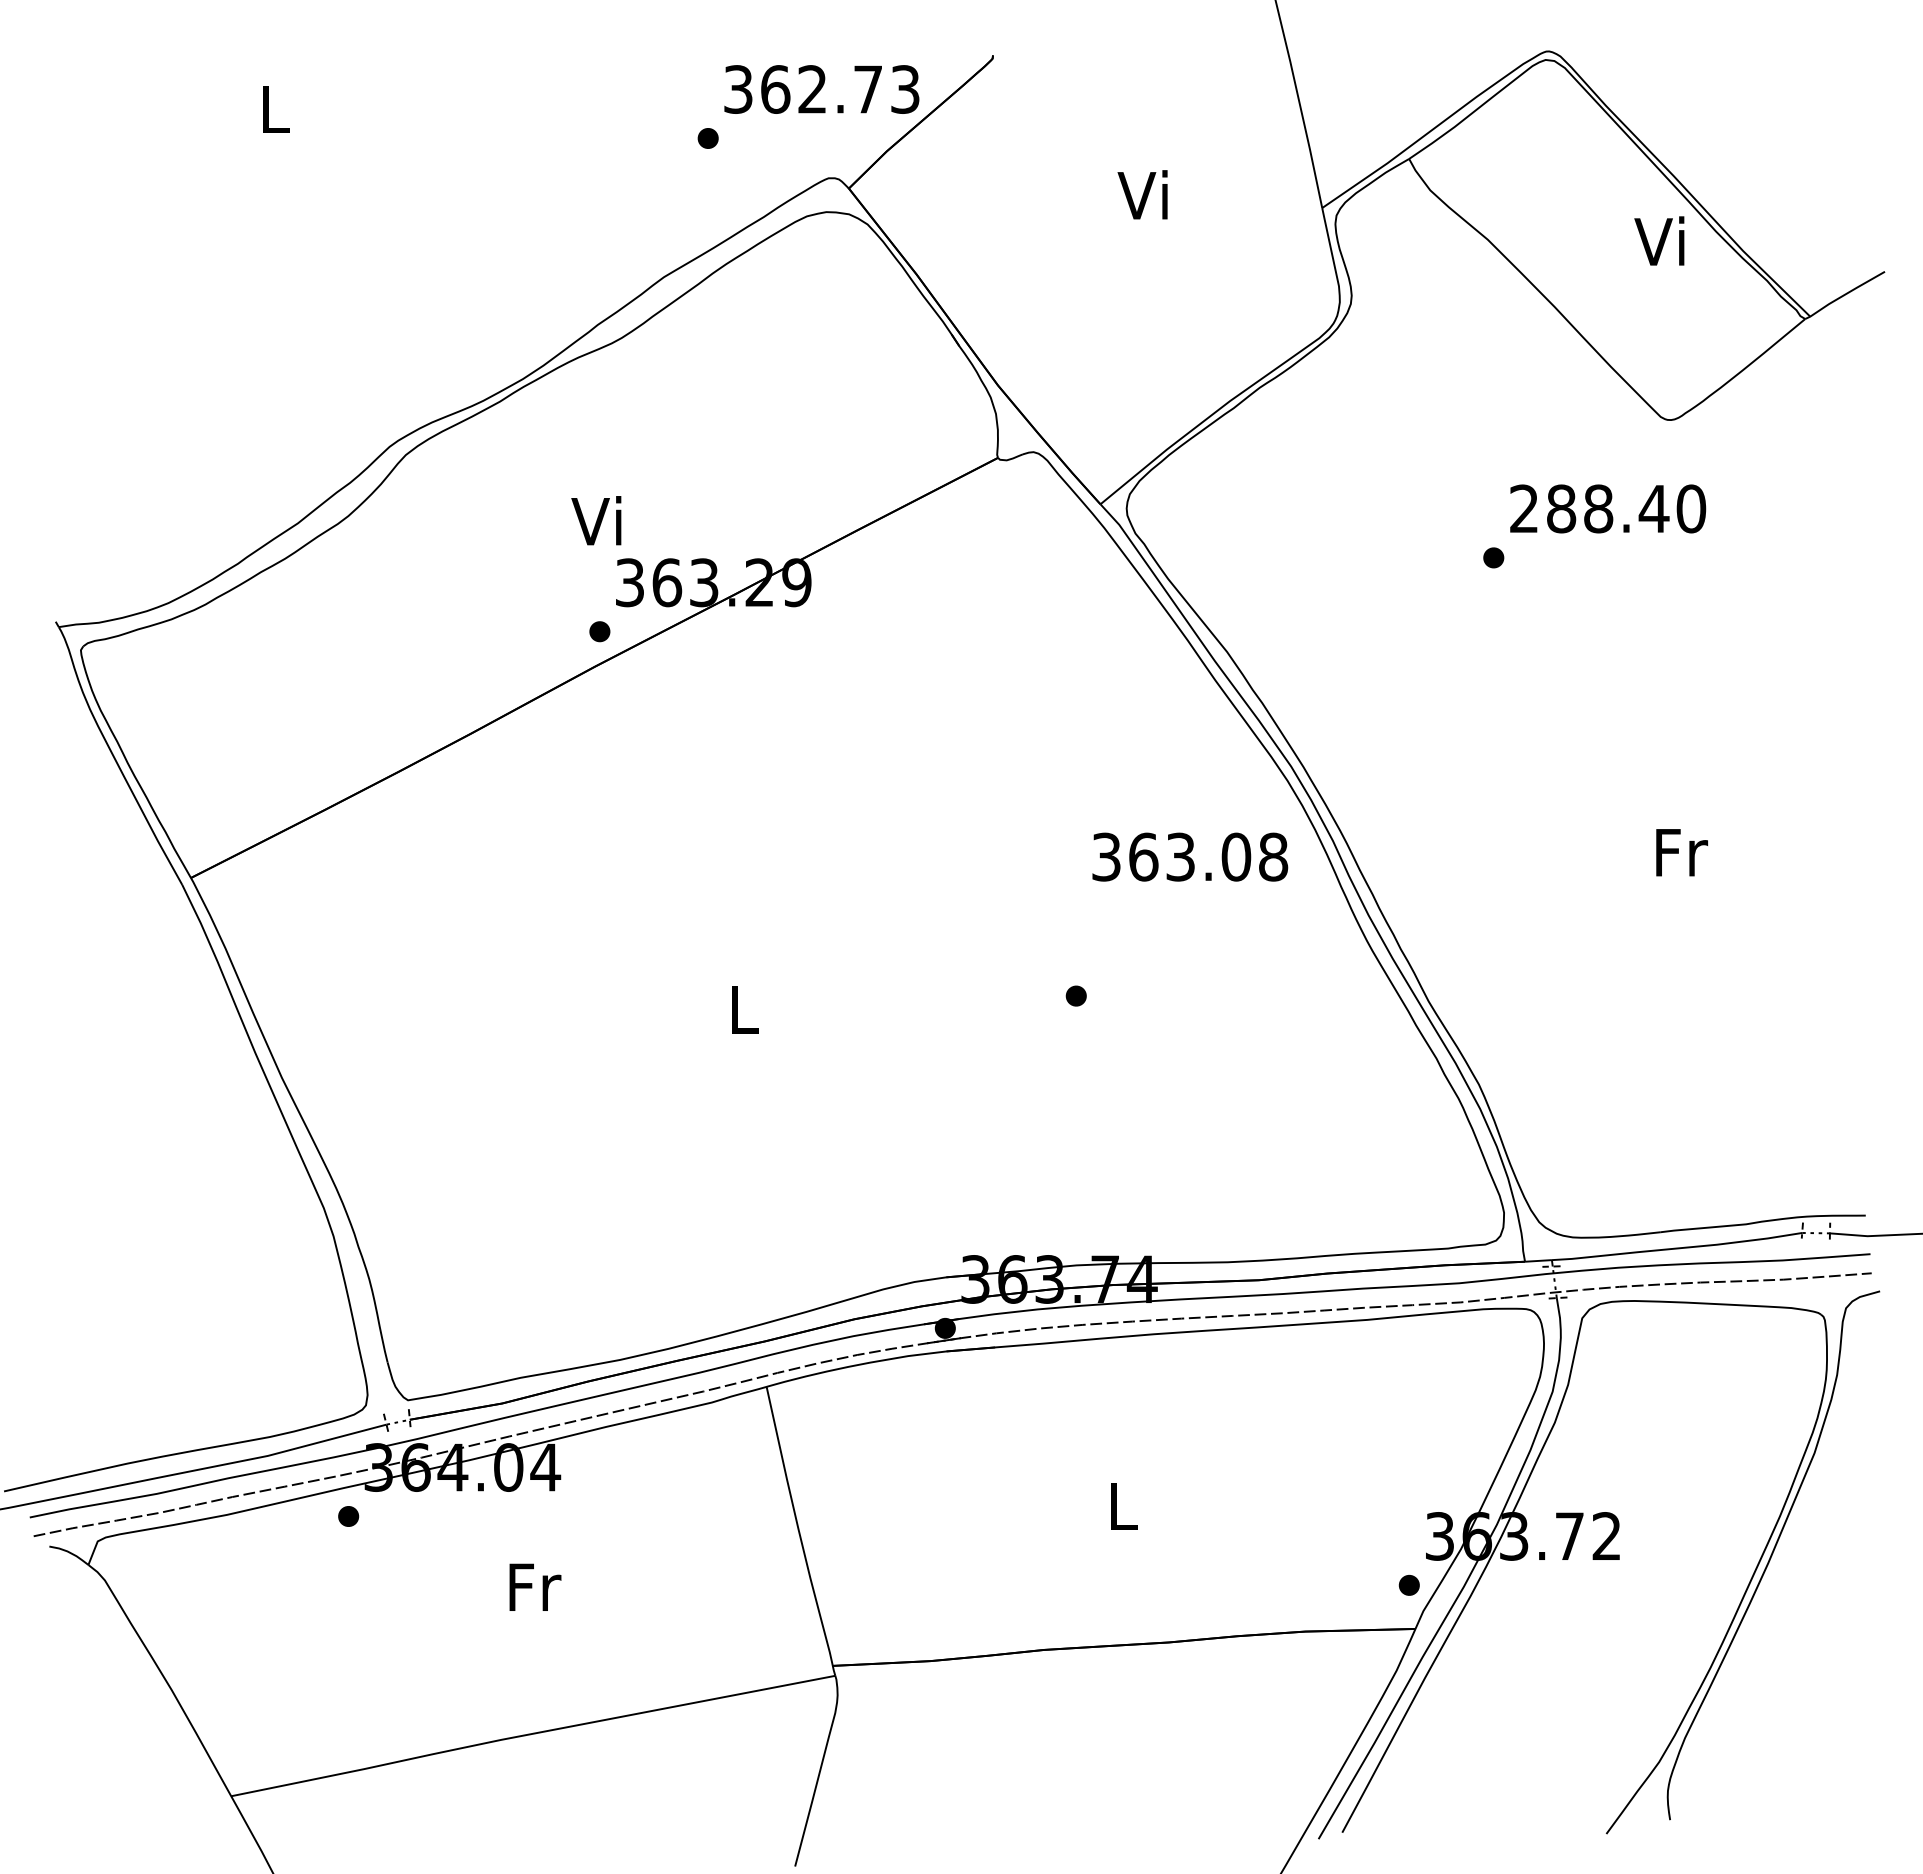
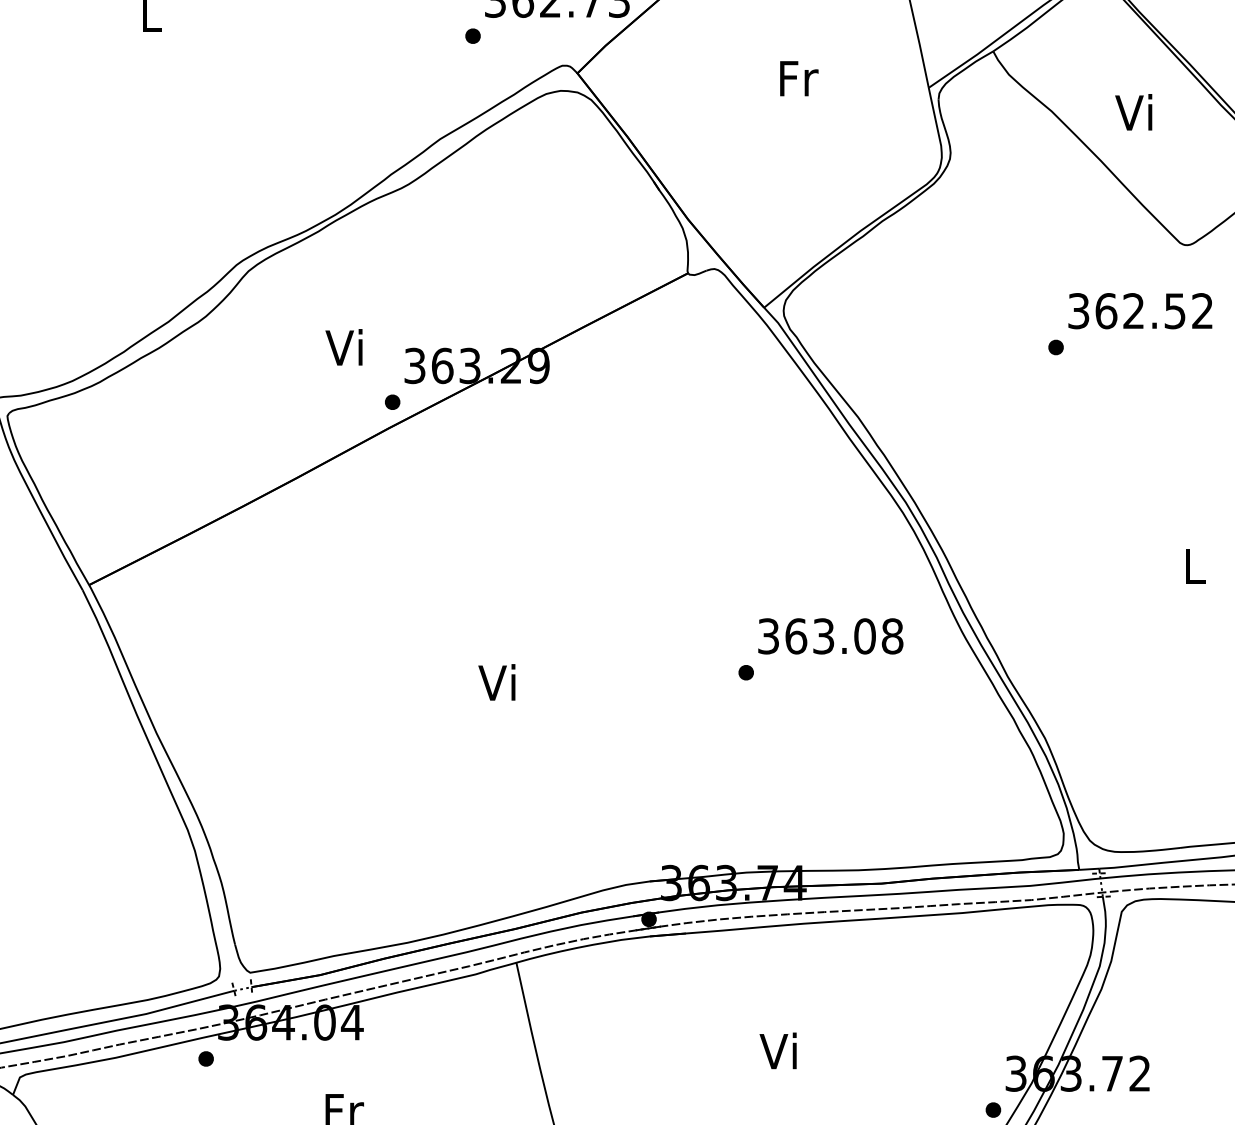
text: (1145, 194) -> (797, 77), Vi -> Fr
text: (1659, 240) -> (1133, 111), moved
text: (1608, 508) -> (1141, 310), 288.40 -> 362.52
text: (596, 520) -> (344, 347), moved
text: (1682, 852) -> (1196, 566), Fr -> L
text: (1190, 856) -> (830, 635), moved
text: (740, 1008) -> (497, 681), L -> Vi
text: (1119, 1505) -> (778, 1050), L -> Vi

